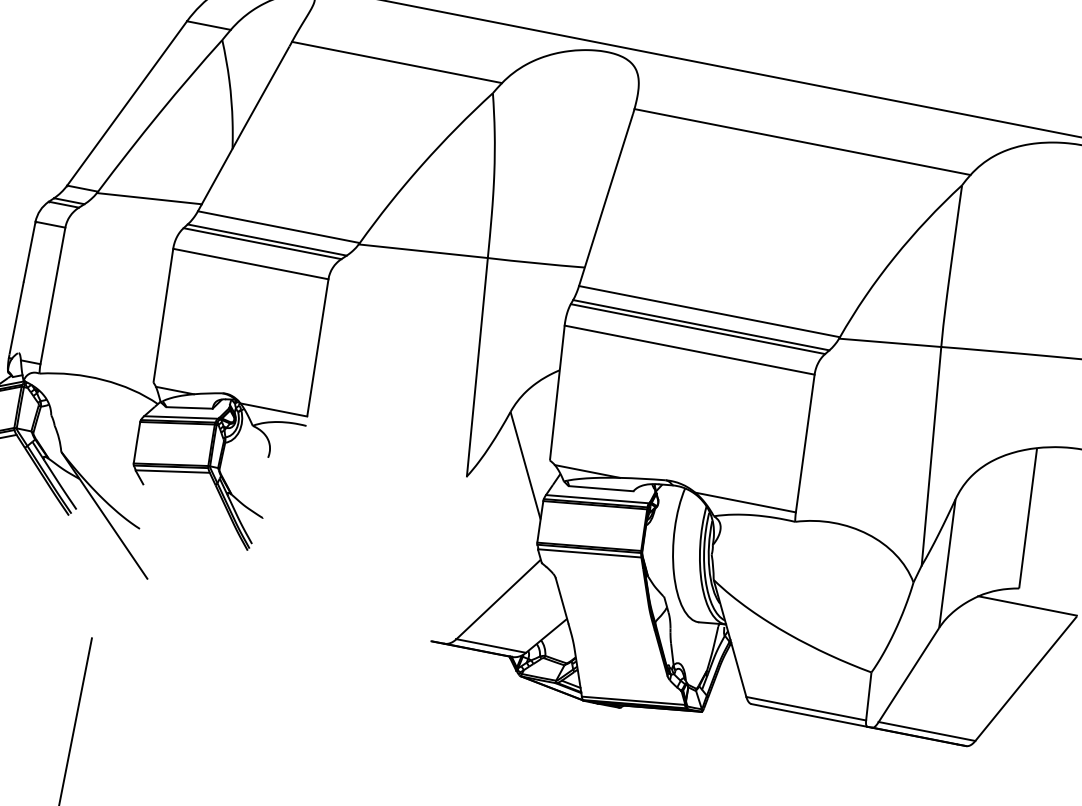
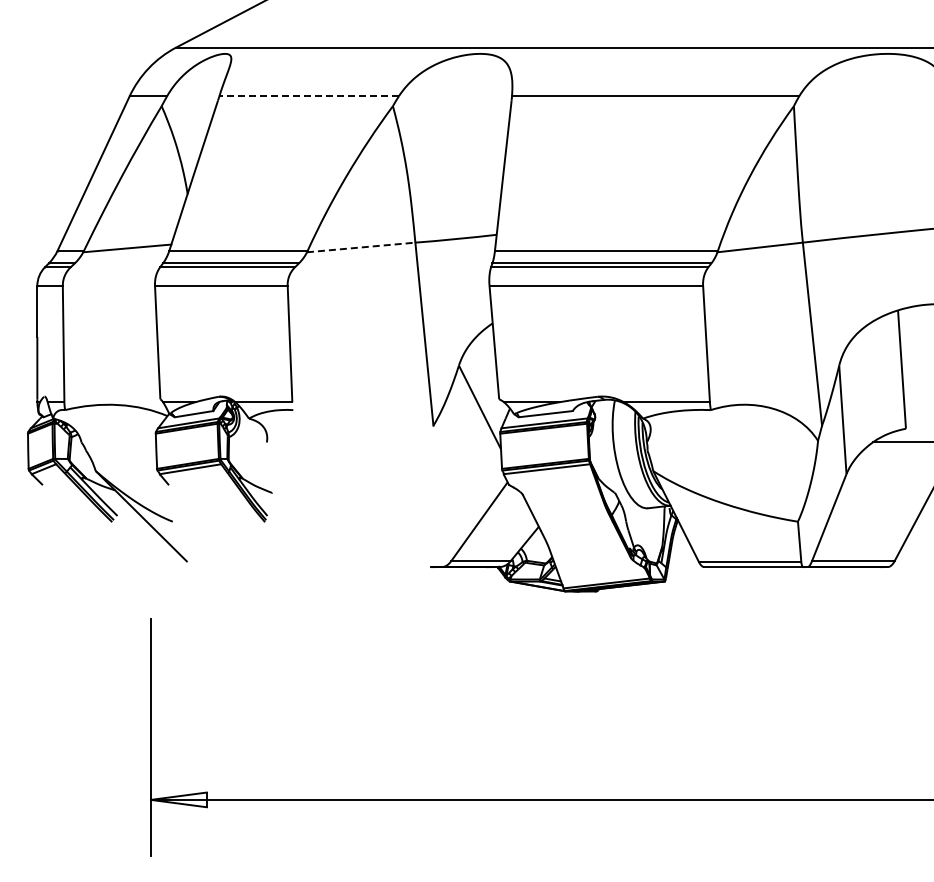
line: (397, 62) -> (309, 96), solid -> dashed
line: (423, 251) -> (361, 247), solid -> dashed

